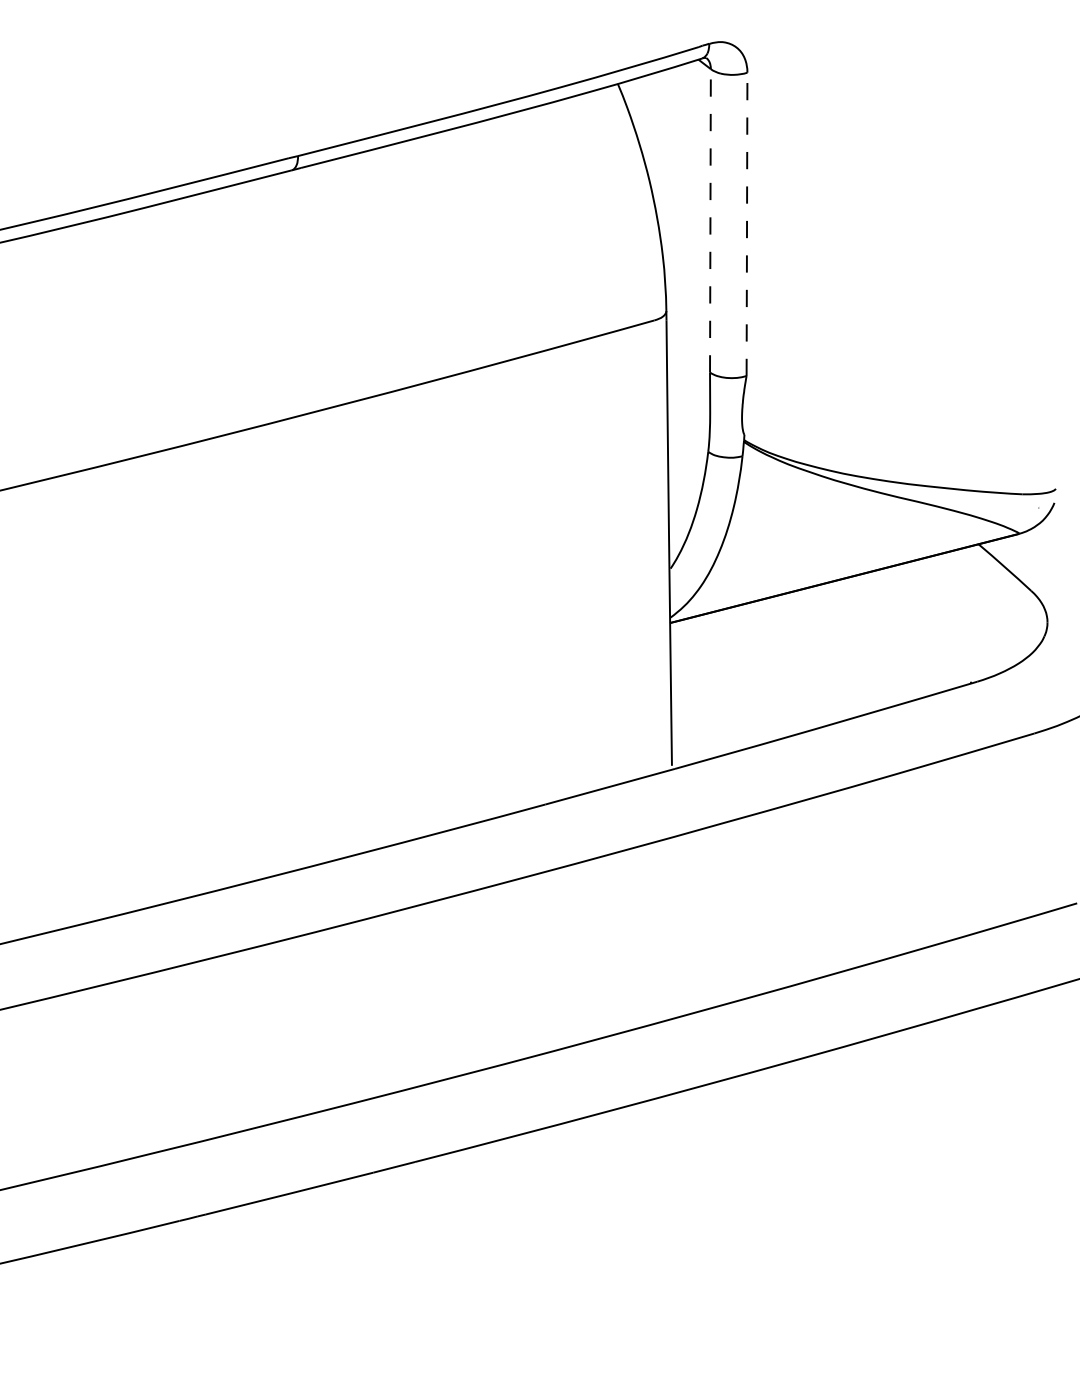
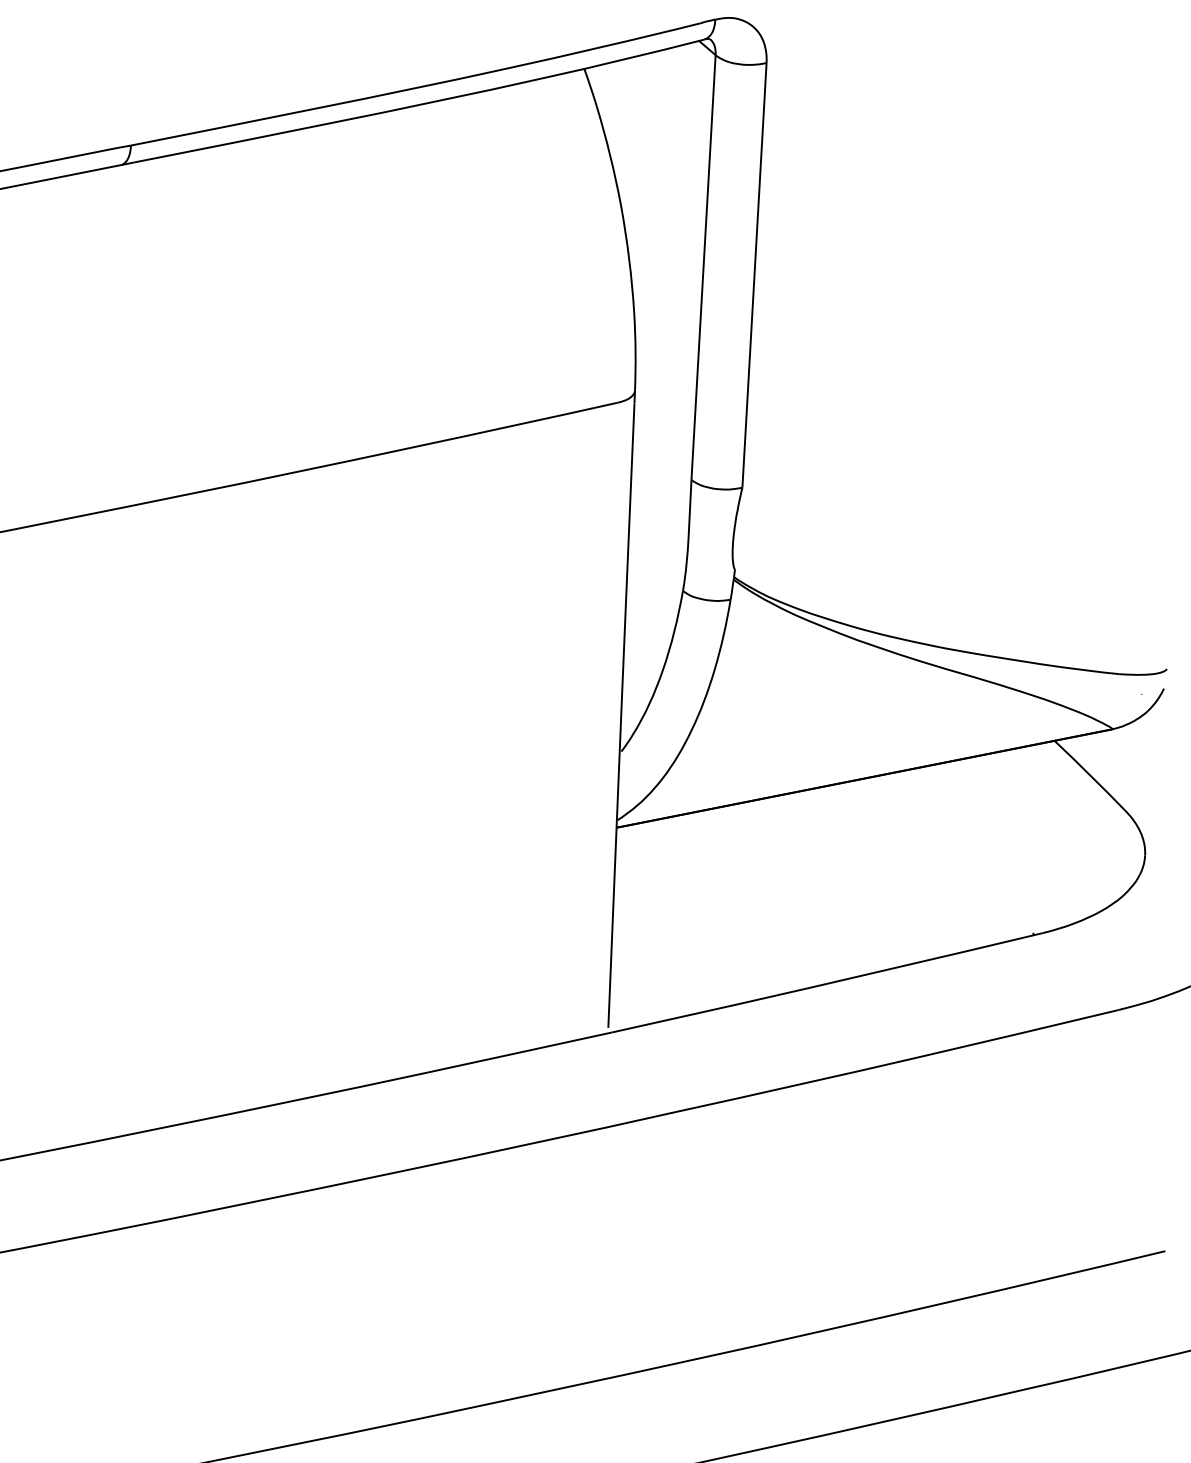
line: (710, 220) -> (703, 267), dashed -> solid
line: (747, 224) -> (755, 275), dashed -> solid

